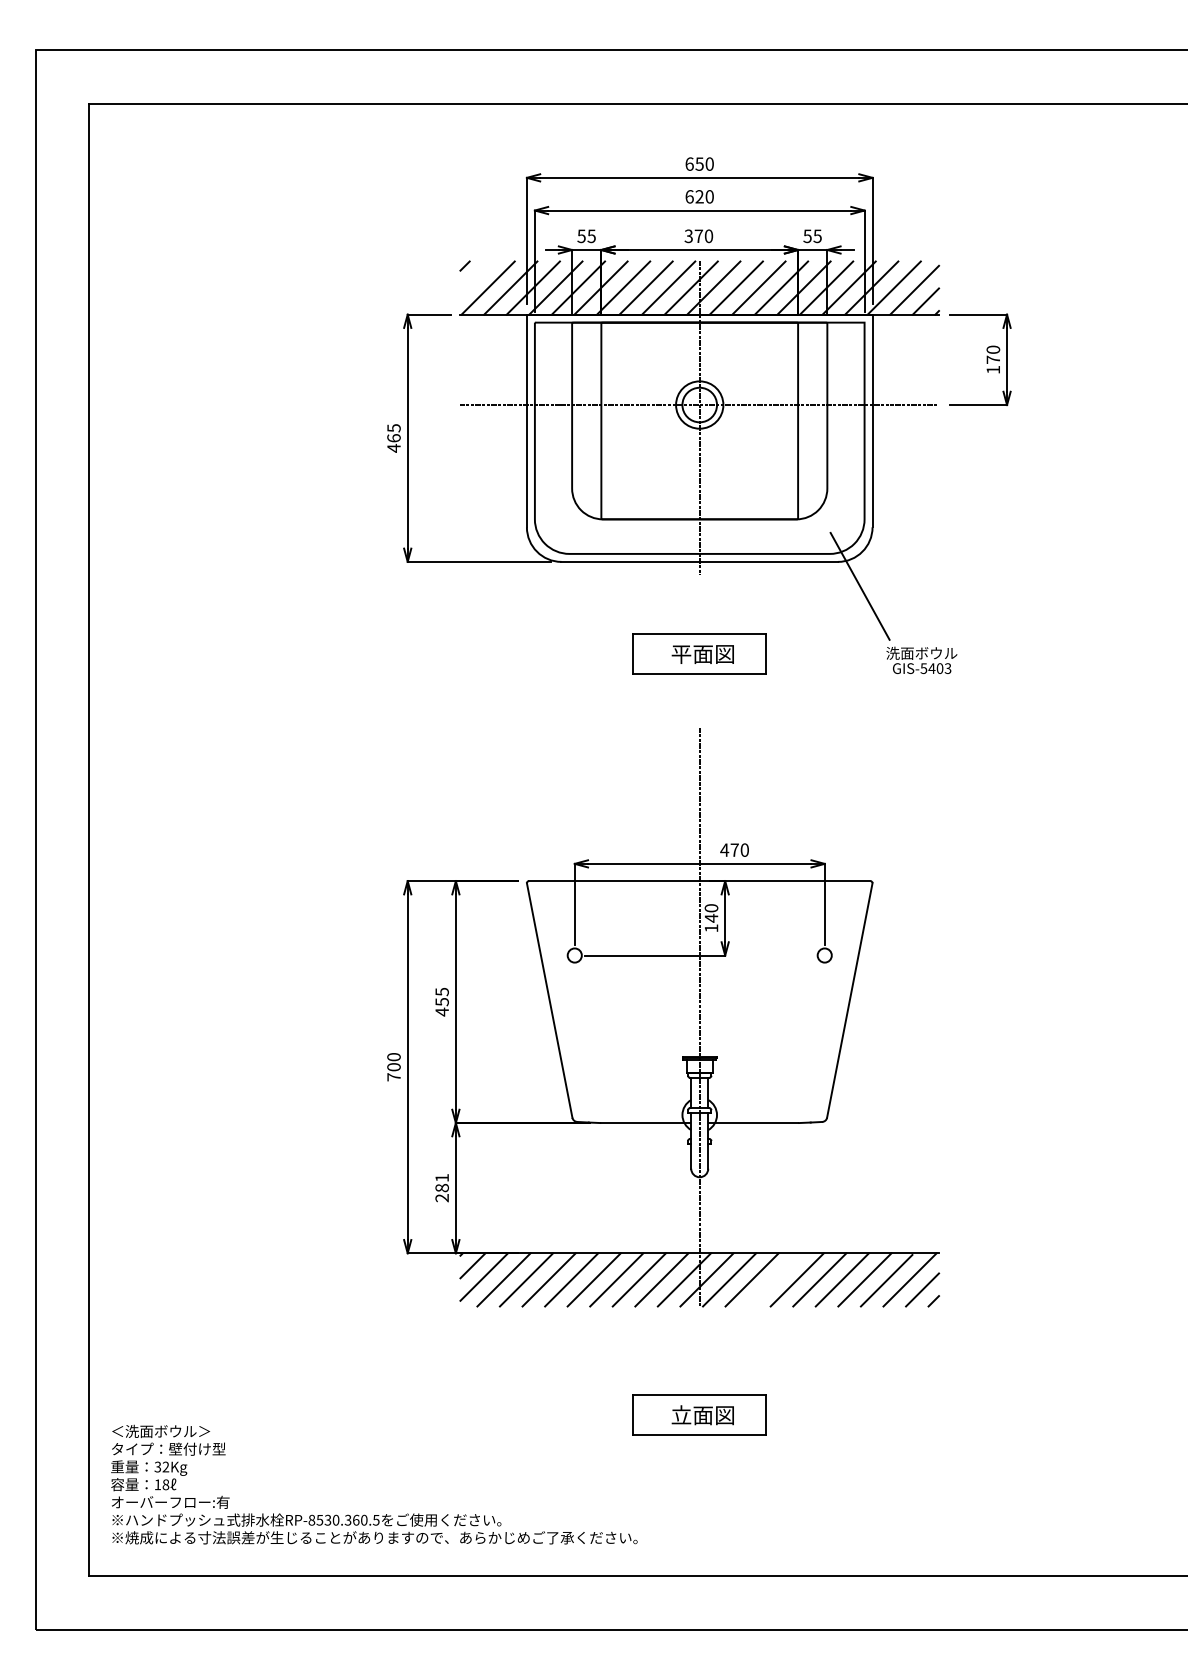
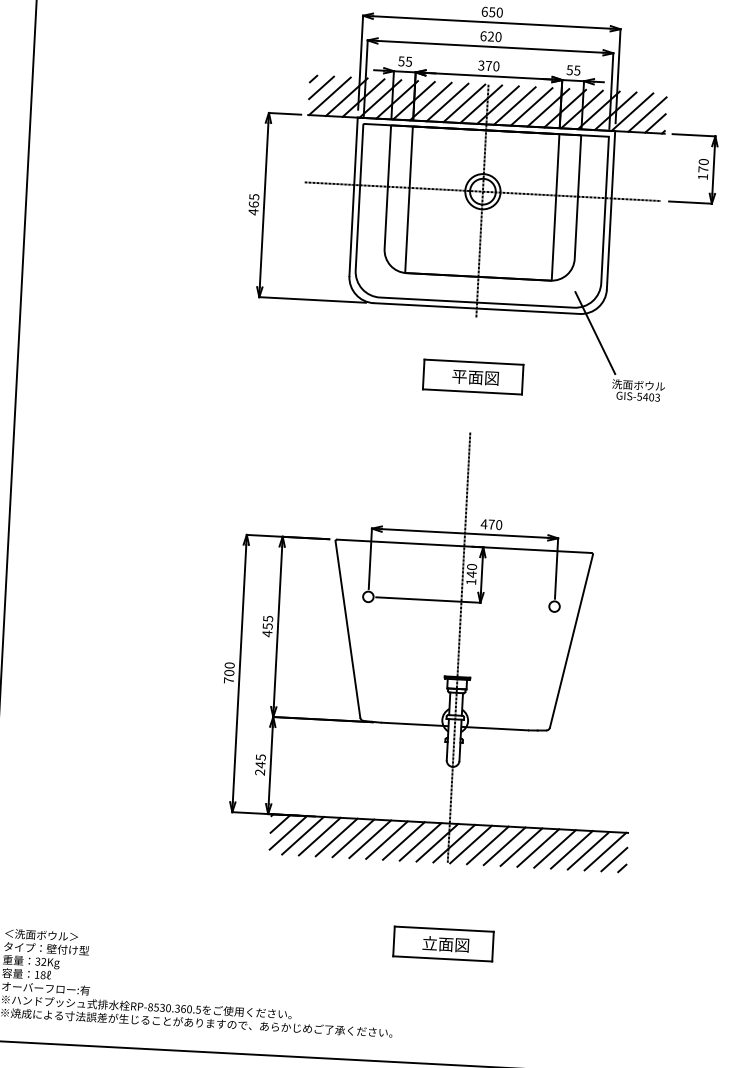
line: (476, 277) -> (321, 88), added
text: (441, 1183) -> (260, 761), 281 -> 245
line: (774, 1279) -> (504, 846), added

